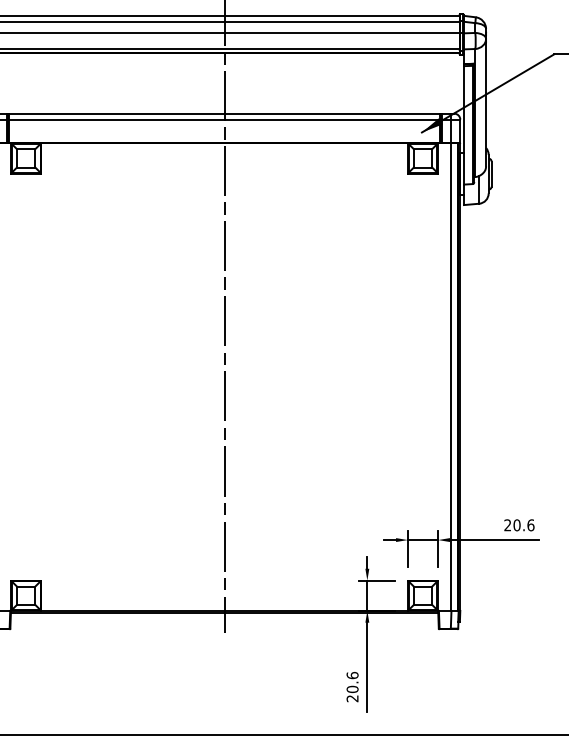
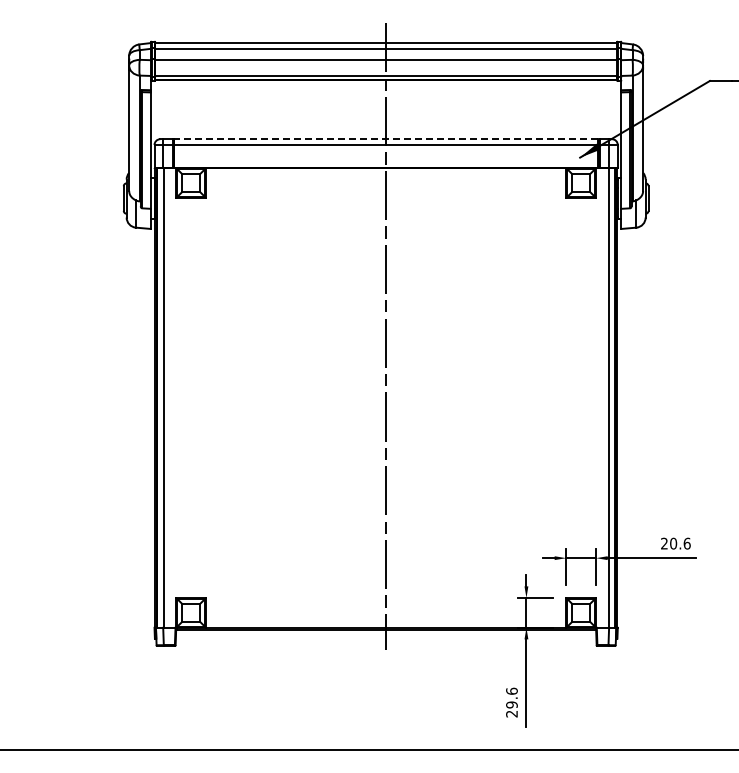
line: (223, 114) -> (385, 139), solid -> dashed
text: (352, 688) -> (511, 704), 20.6 -> 29.6

